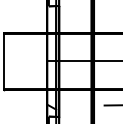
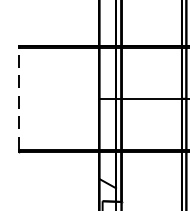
line: (4, 61) -> (20, 98), solid -> dashed

